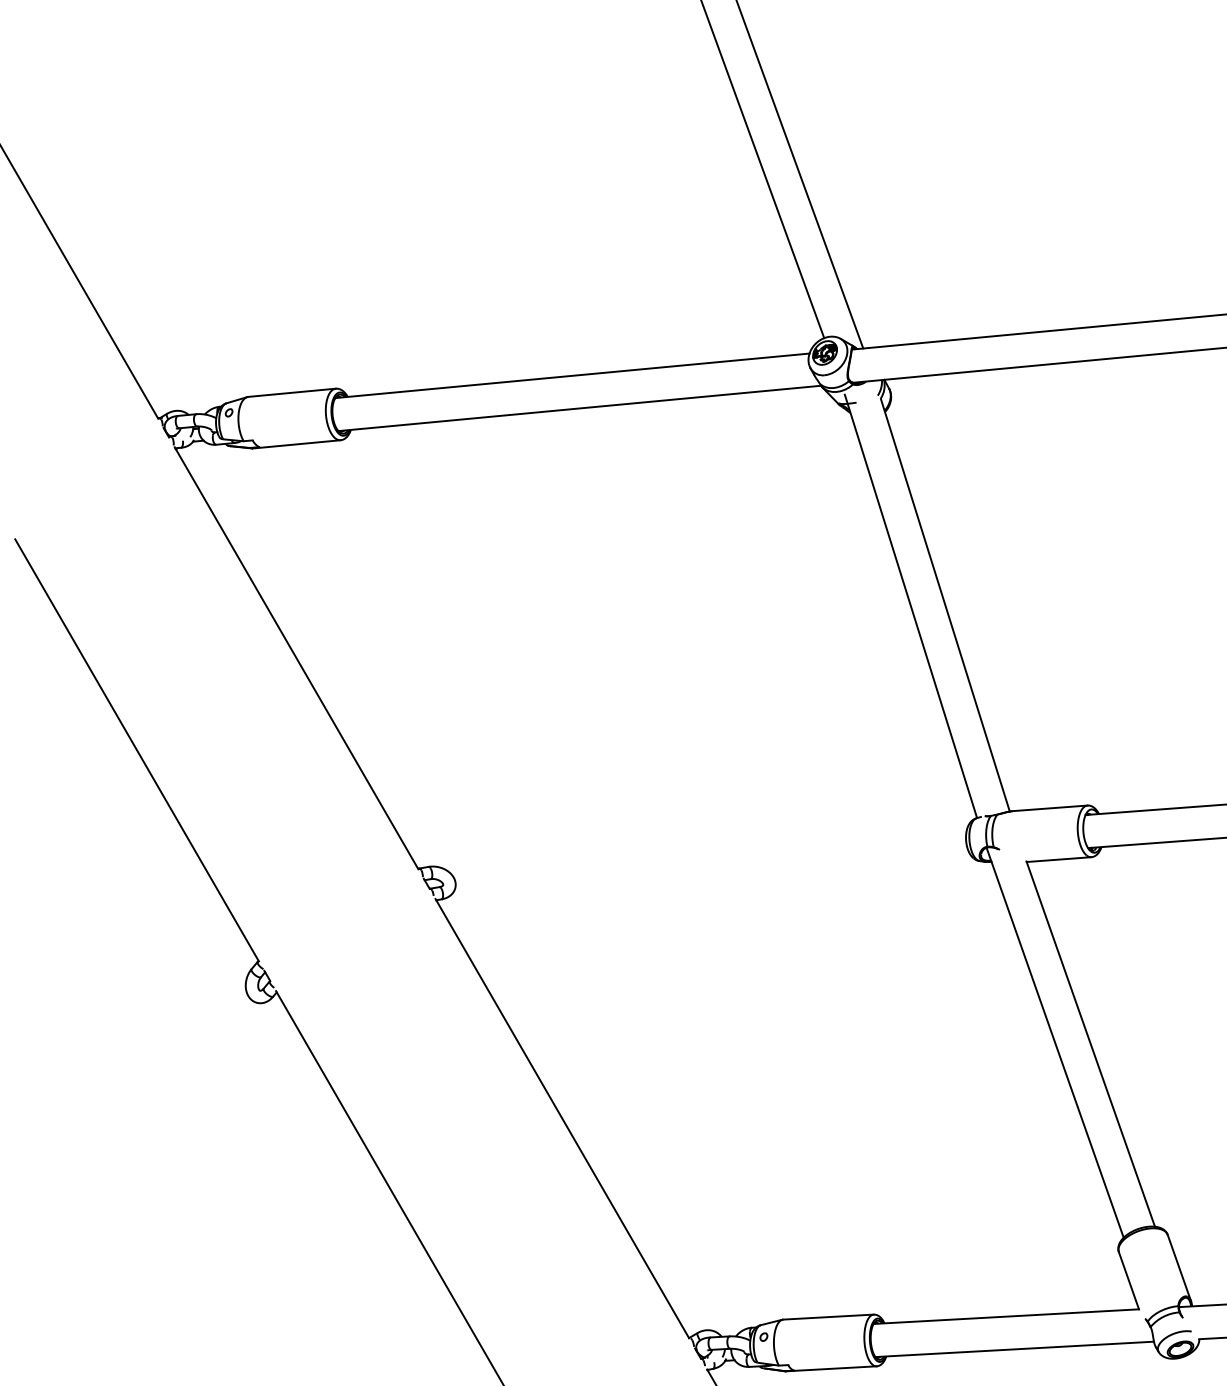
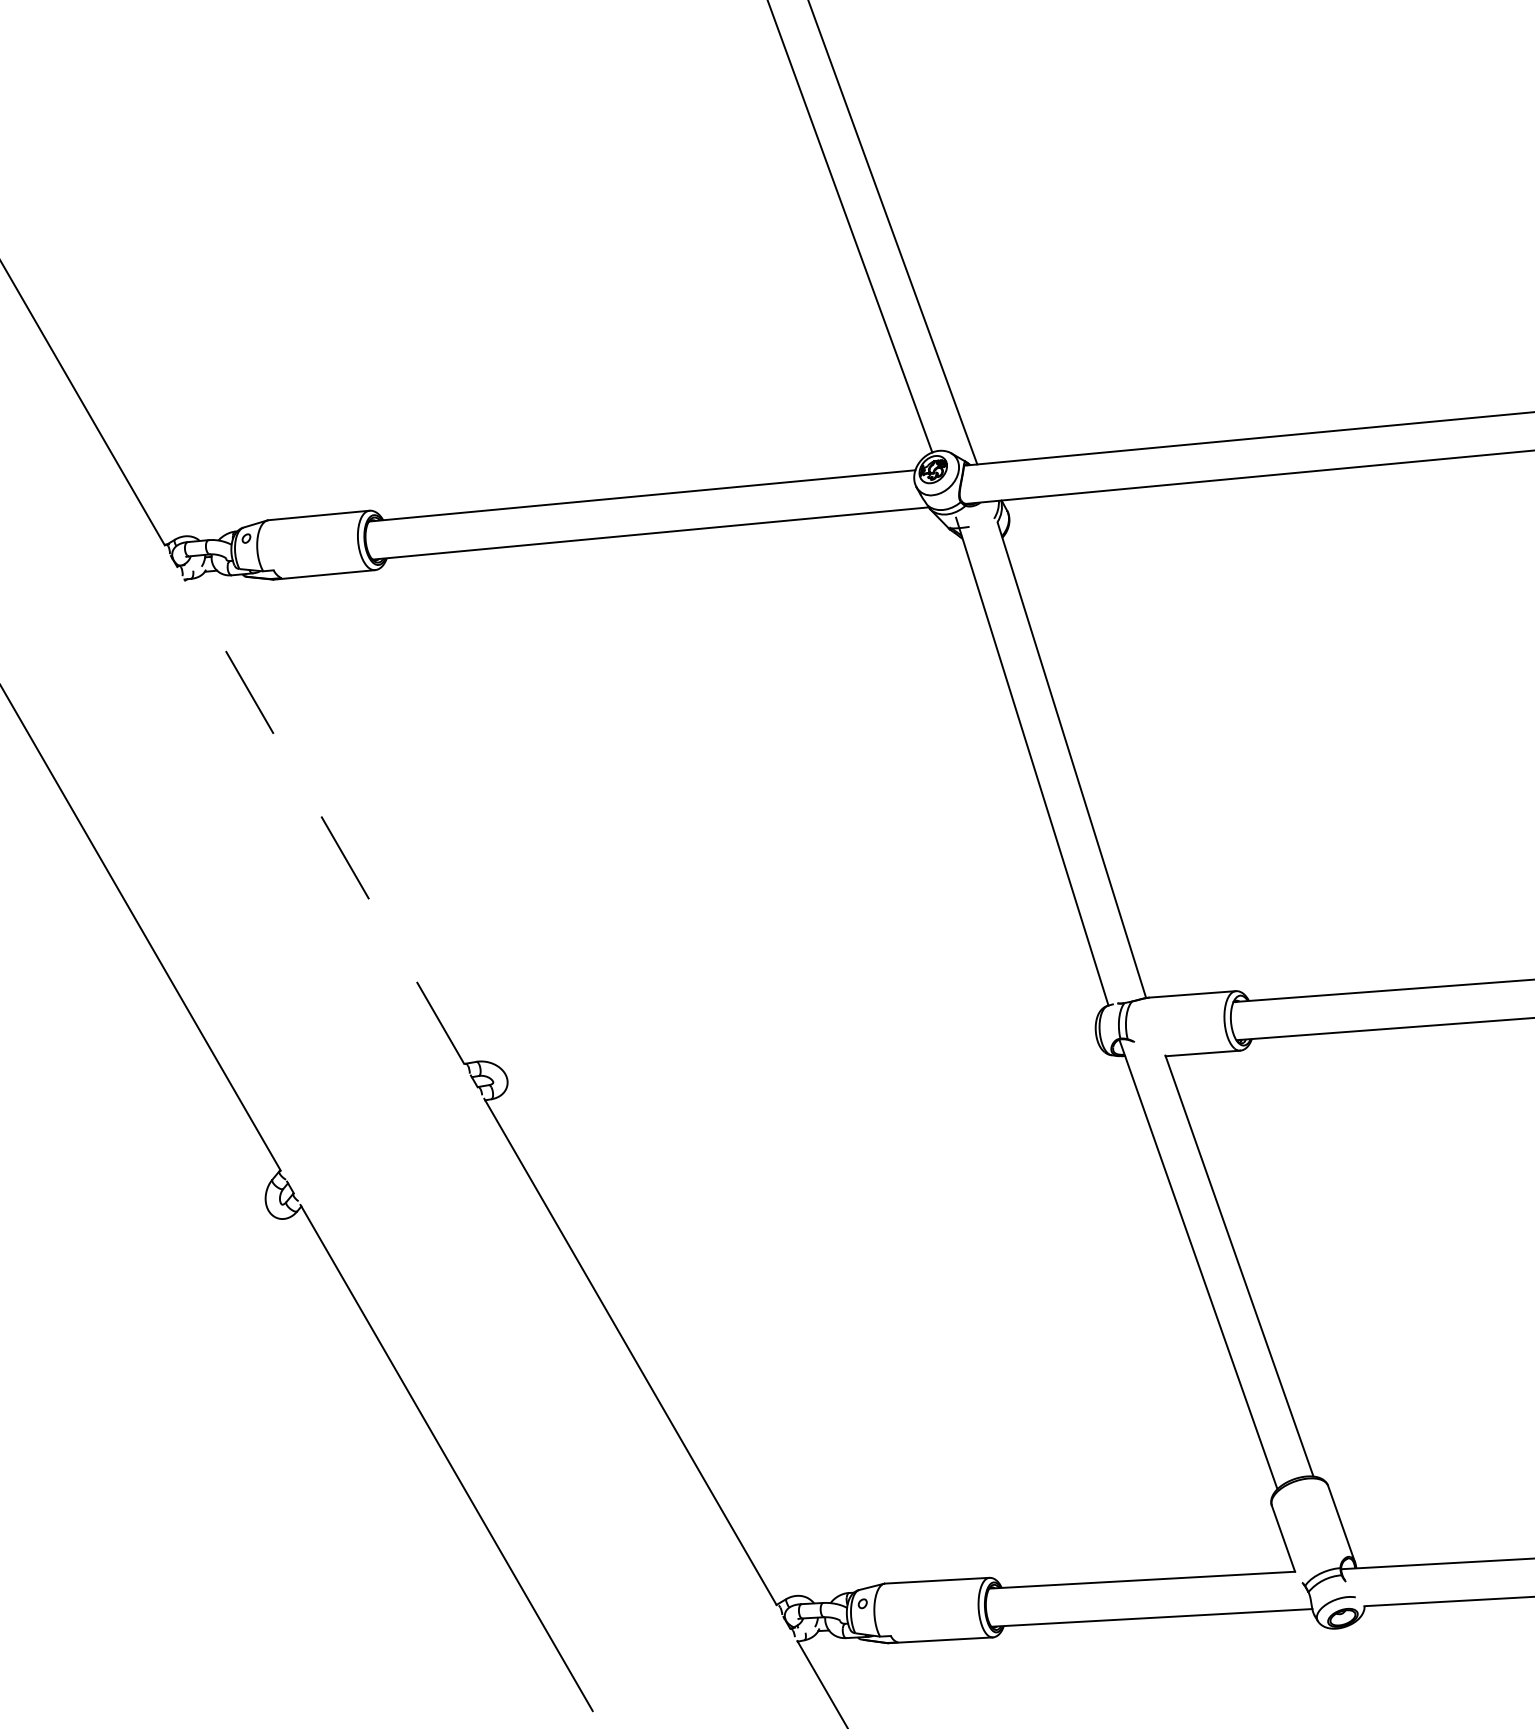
line: (296, 658) -> (324, 821), solid -> dashed

